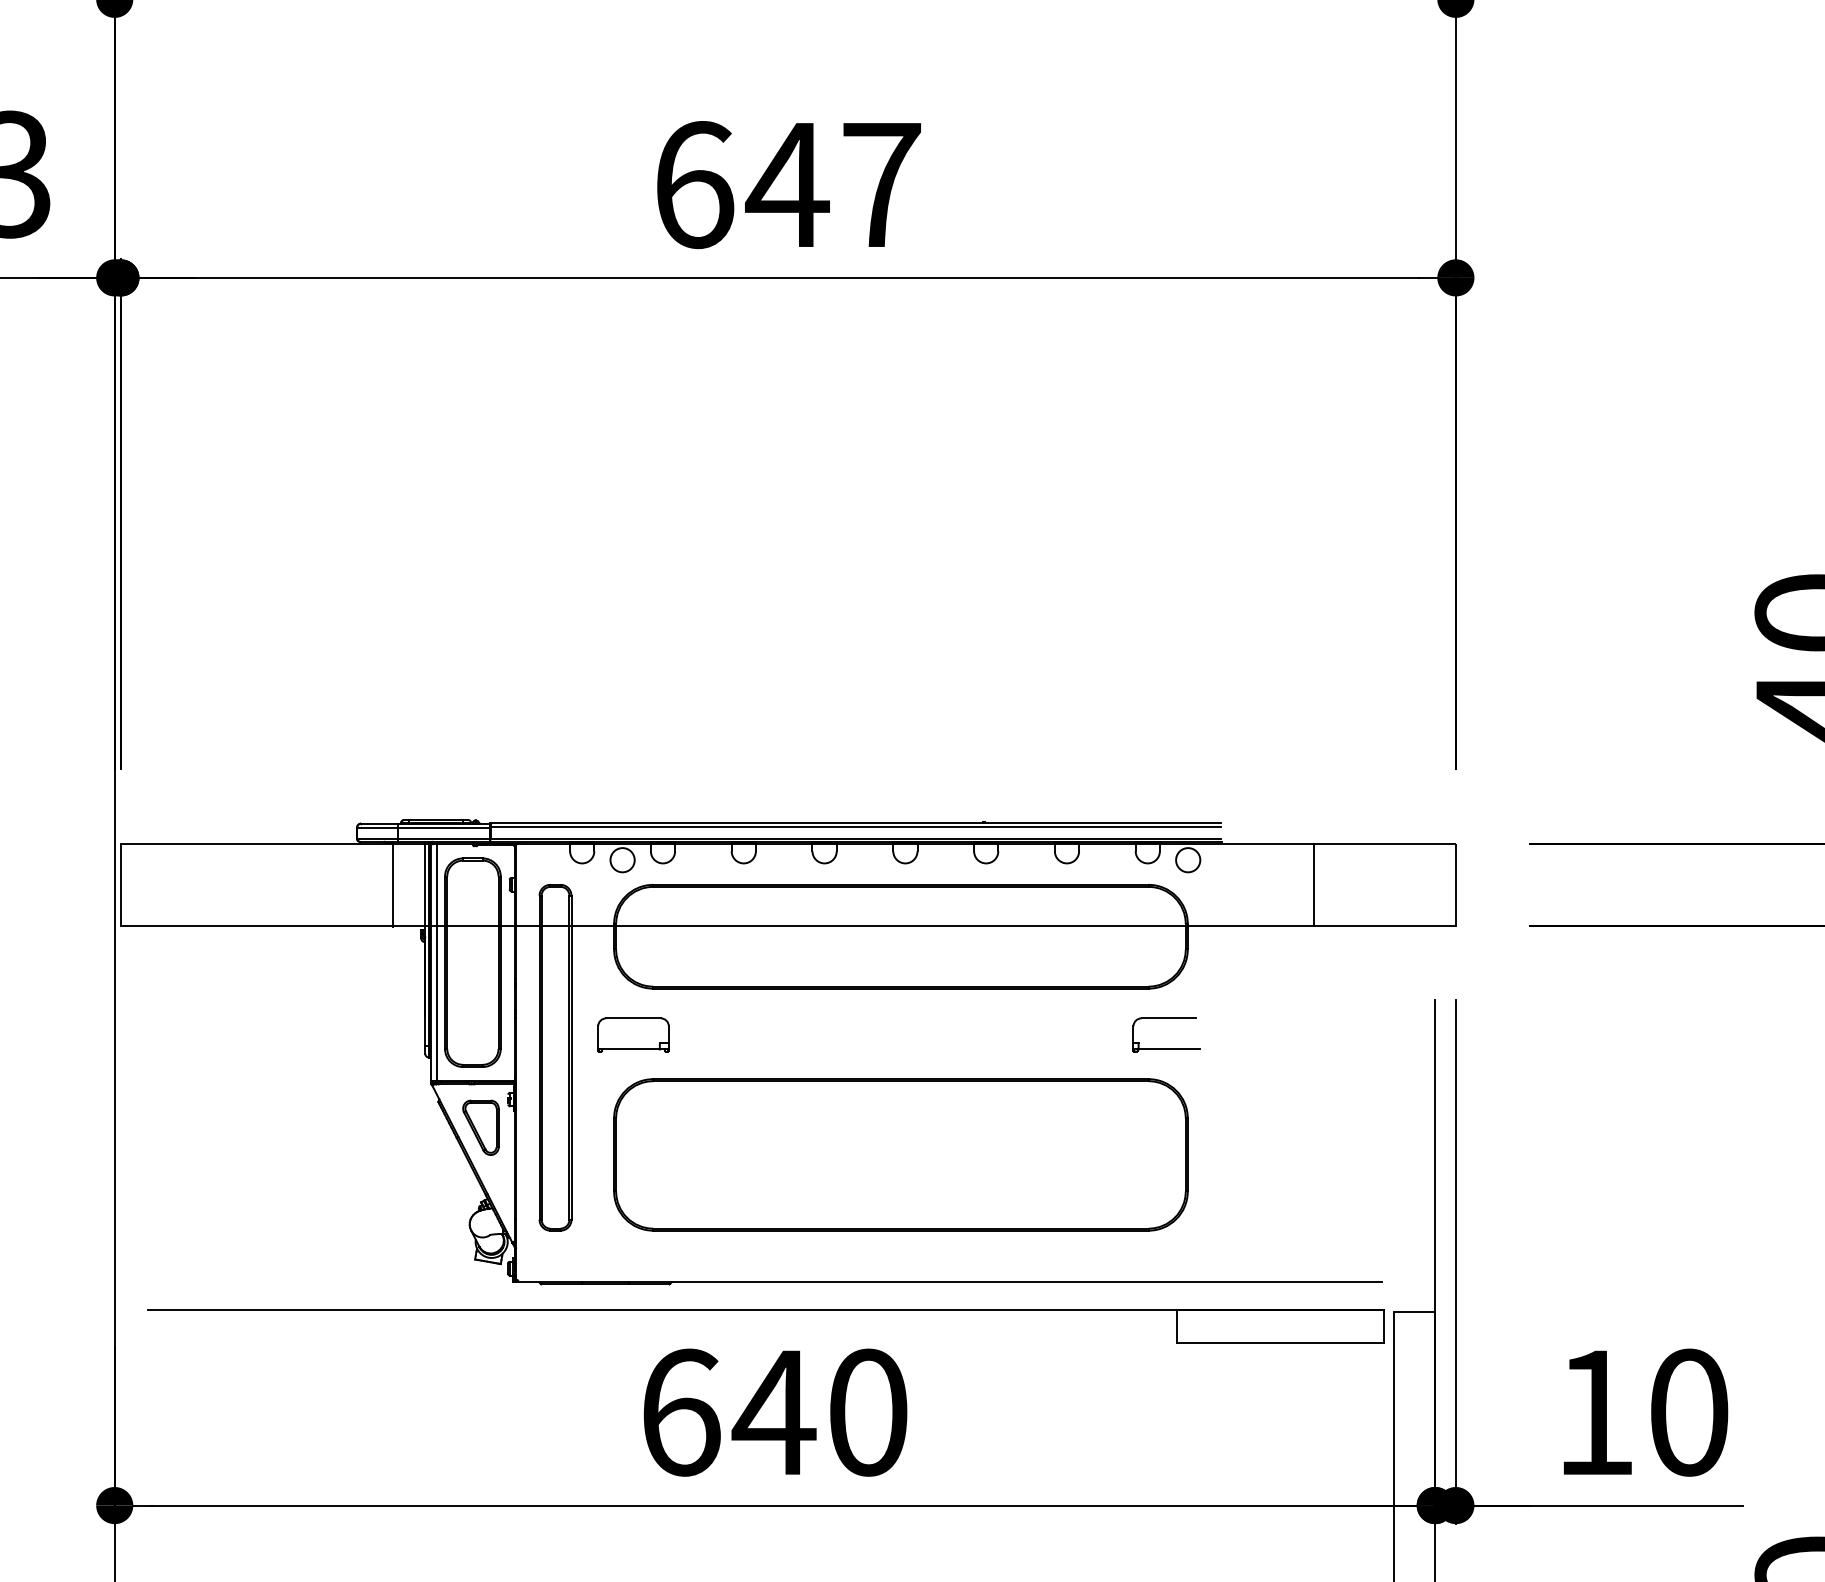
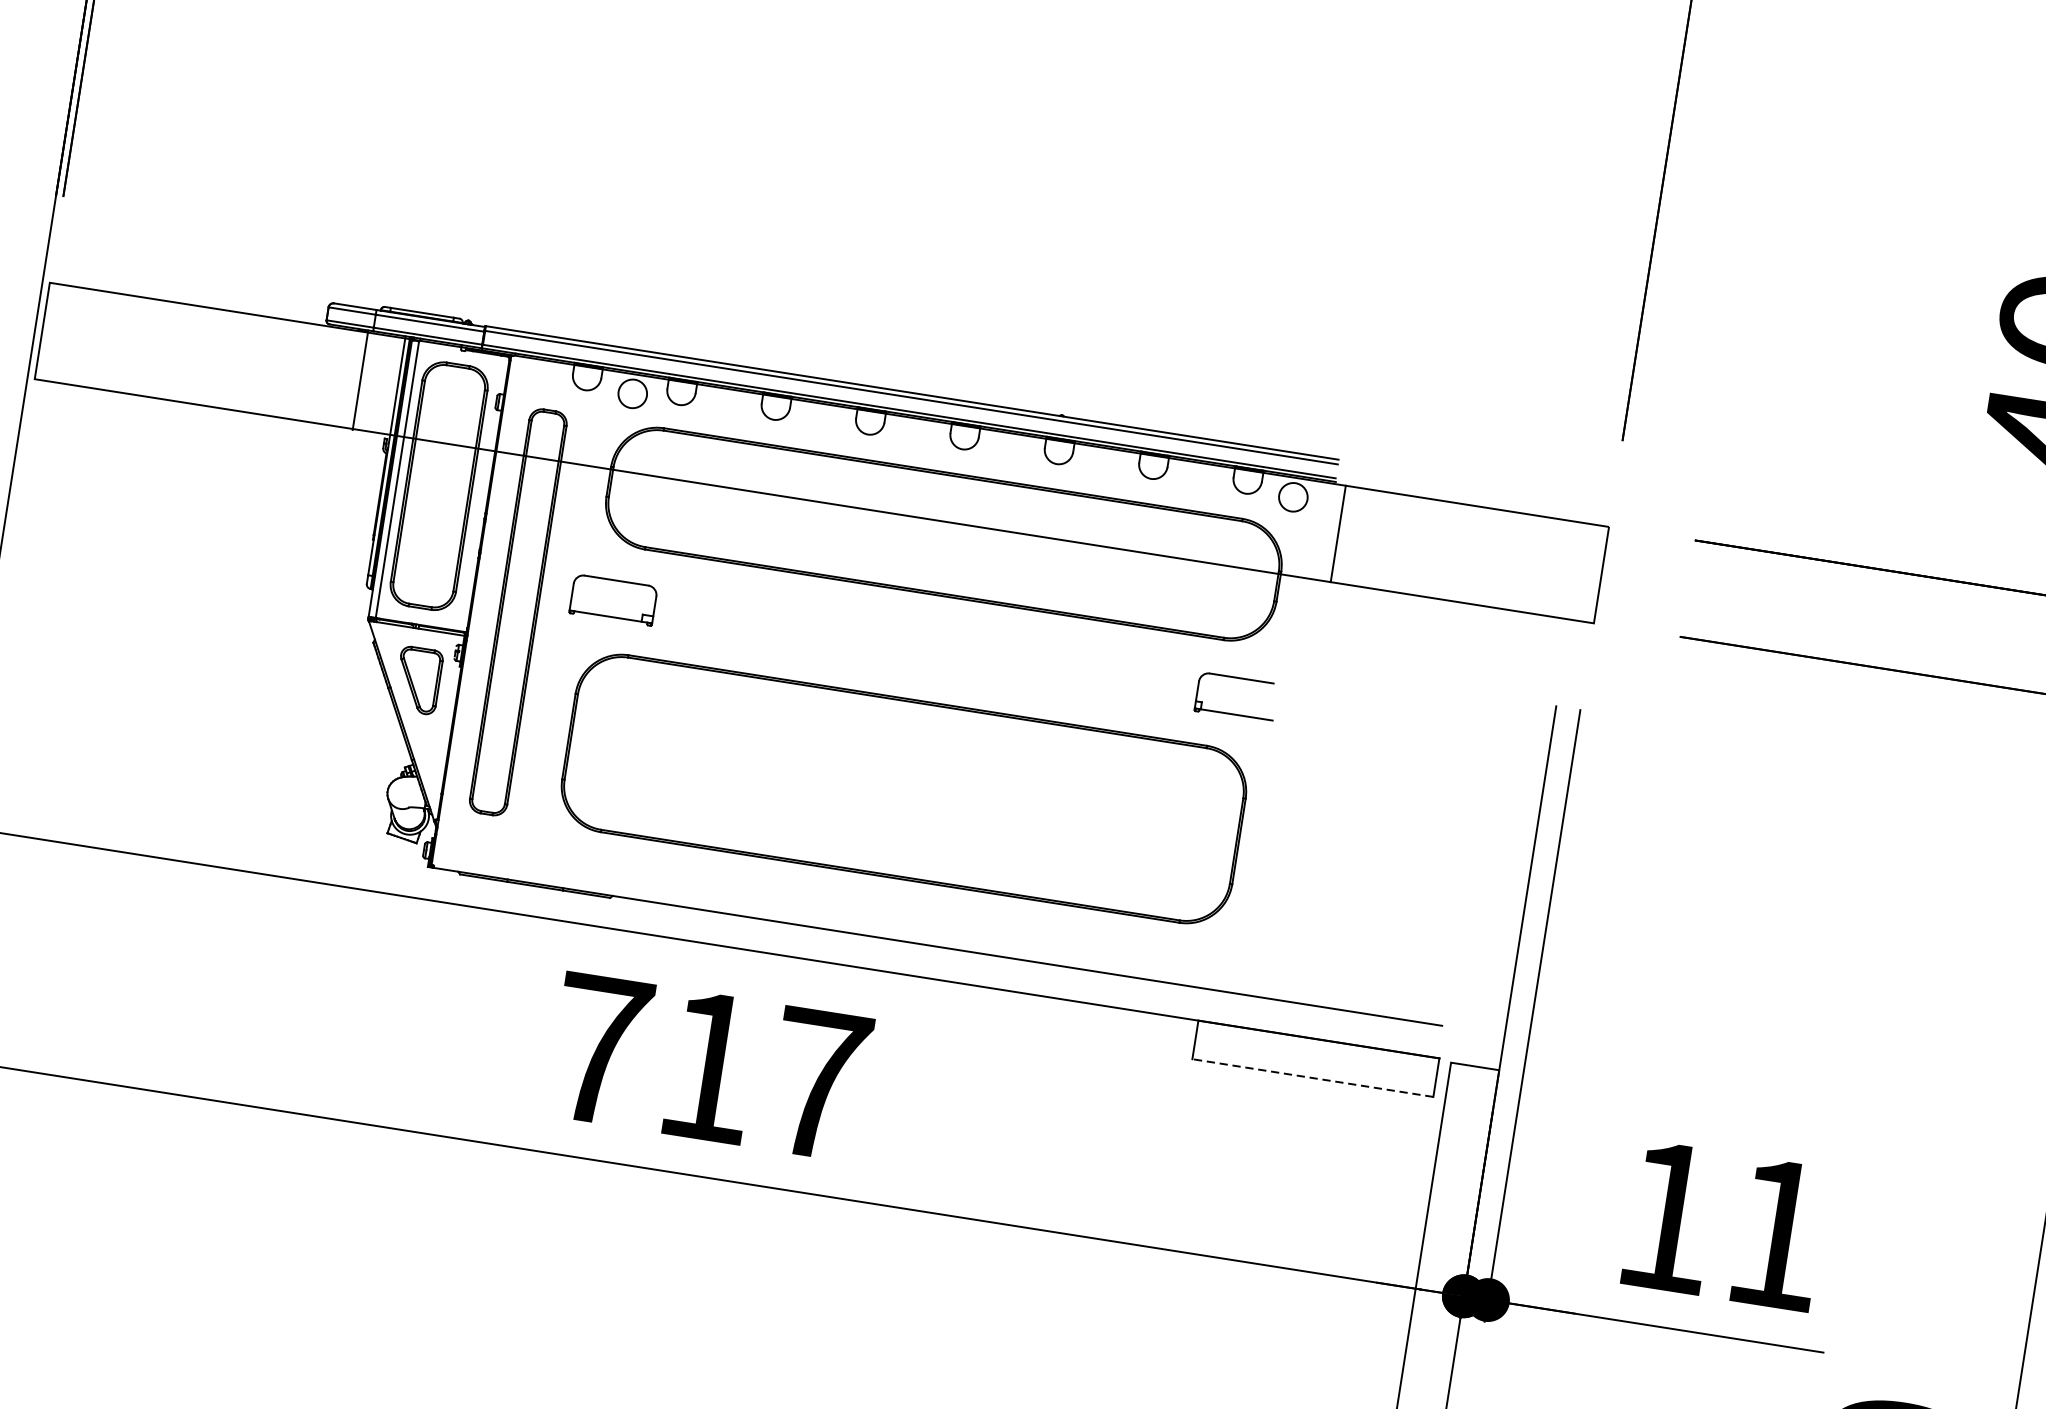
line: (1313, 884) -> (1338, 533), moved
line: (1280, 1342) -> (1312, 1077), solid -> dashed
text: (774, 1412) -> (709, 1066), 640 -> 717
text: (1689, 1412) -> (1777, 1234), 10 -> 11

